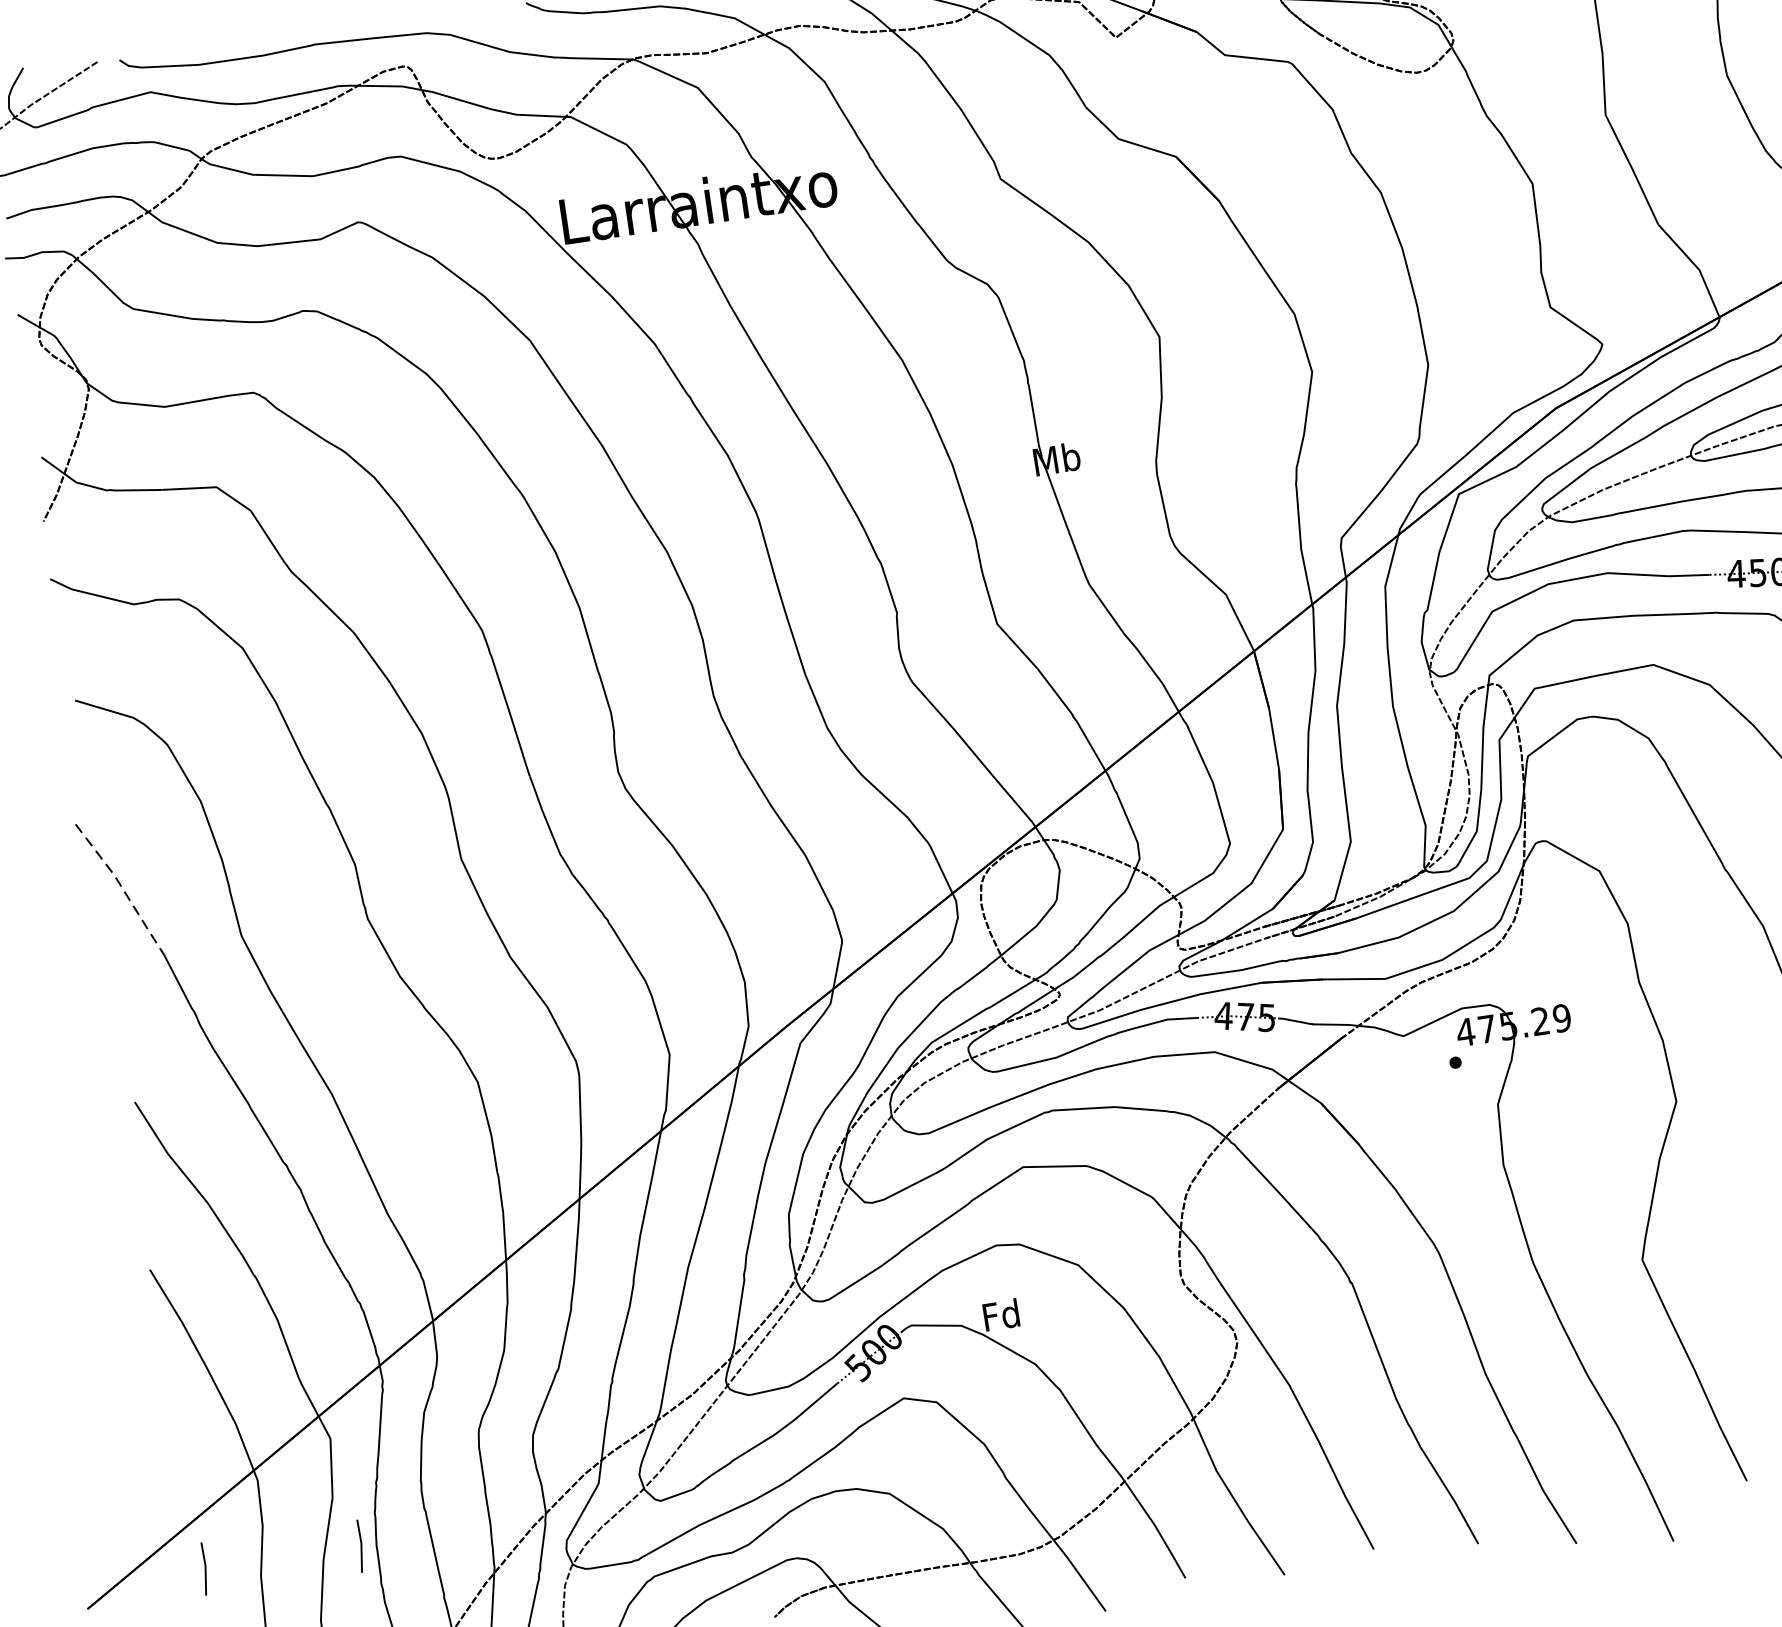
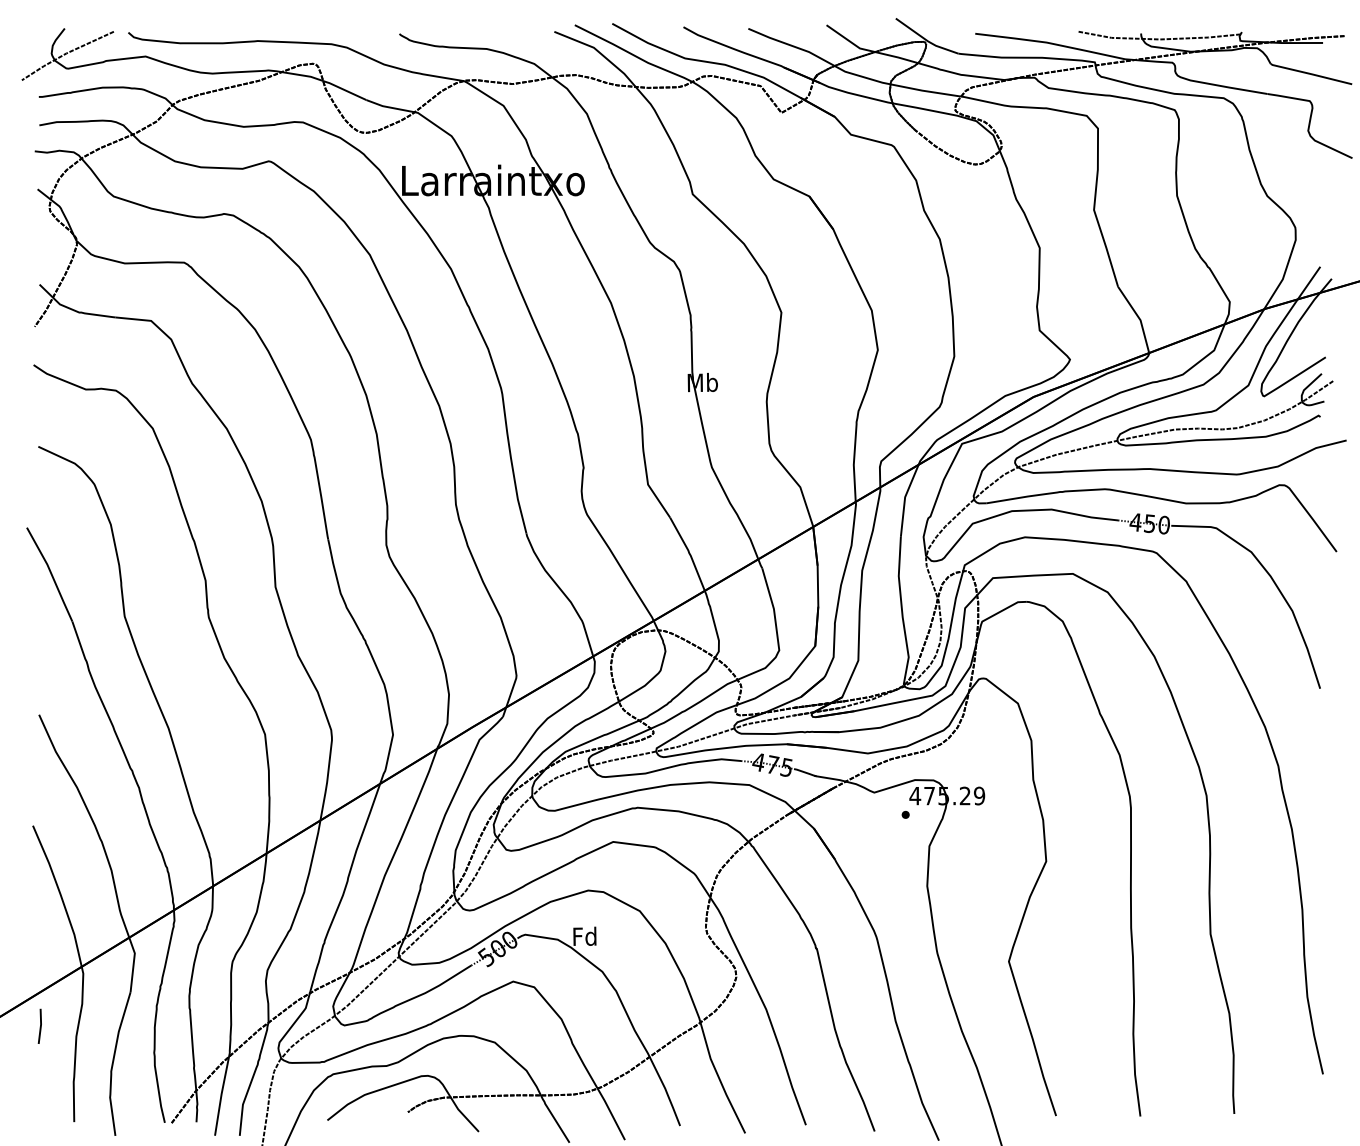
line: (122, 889) -> (51, 574), dashed -> solid
line: (360, 1544) -> (144, 1025), removed

